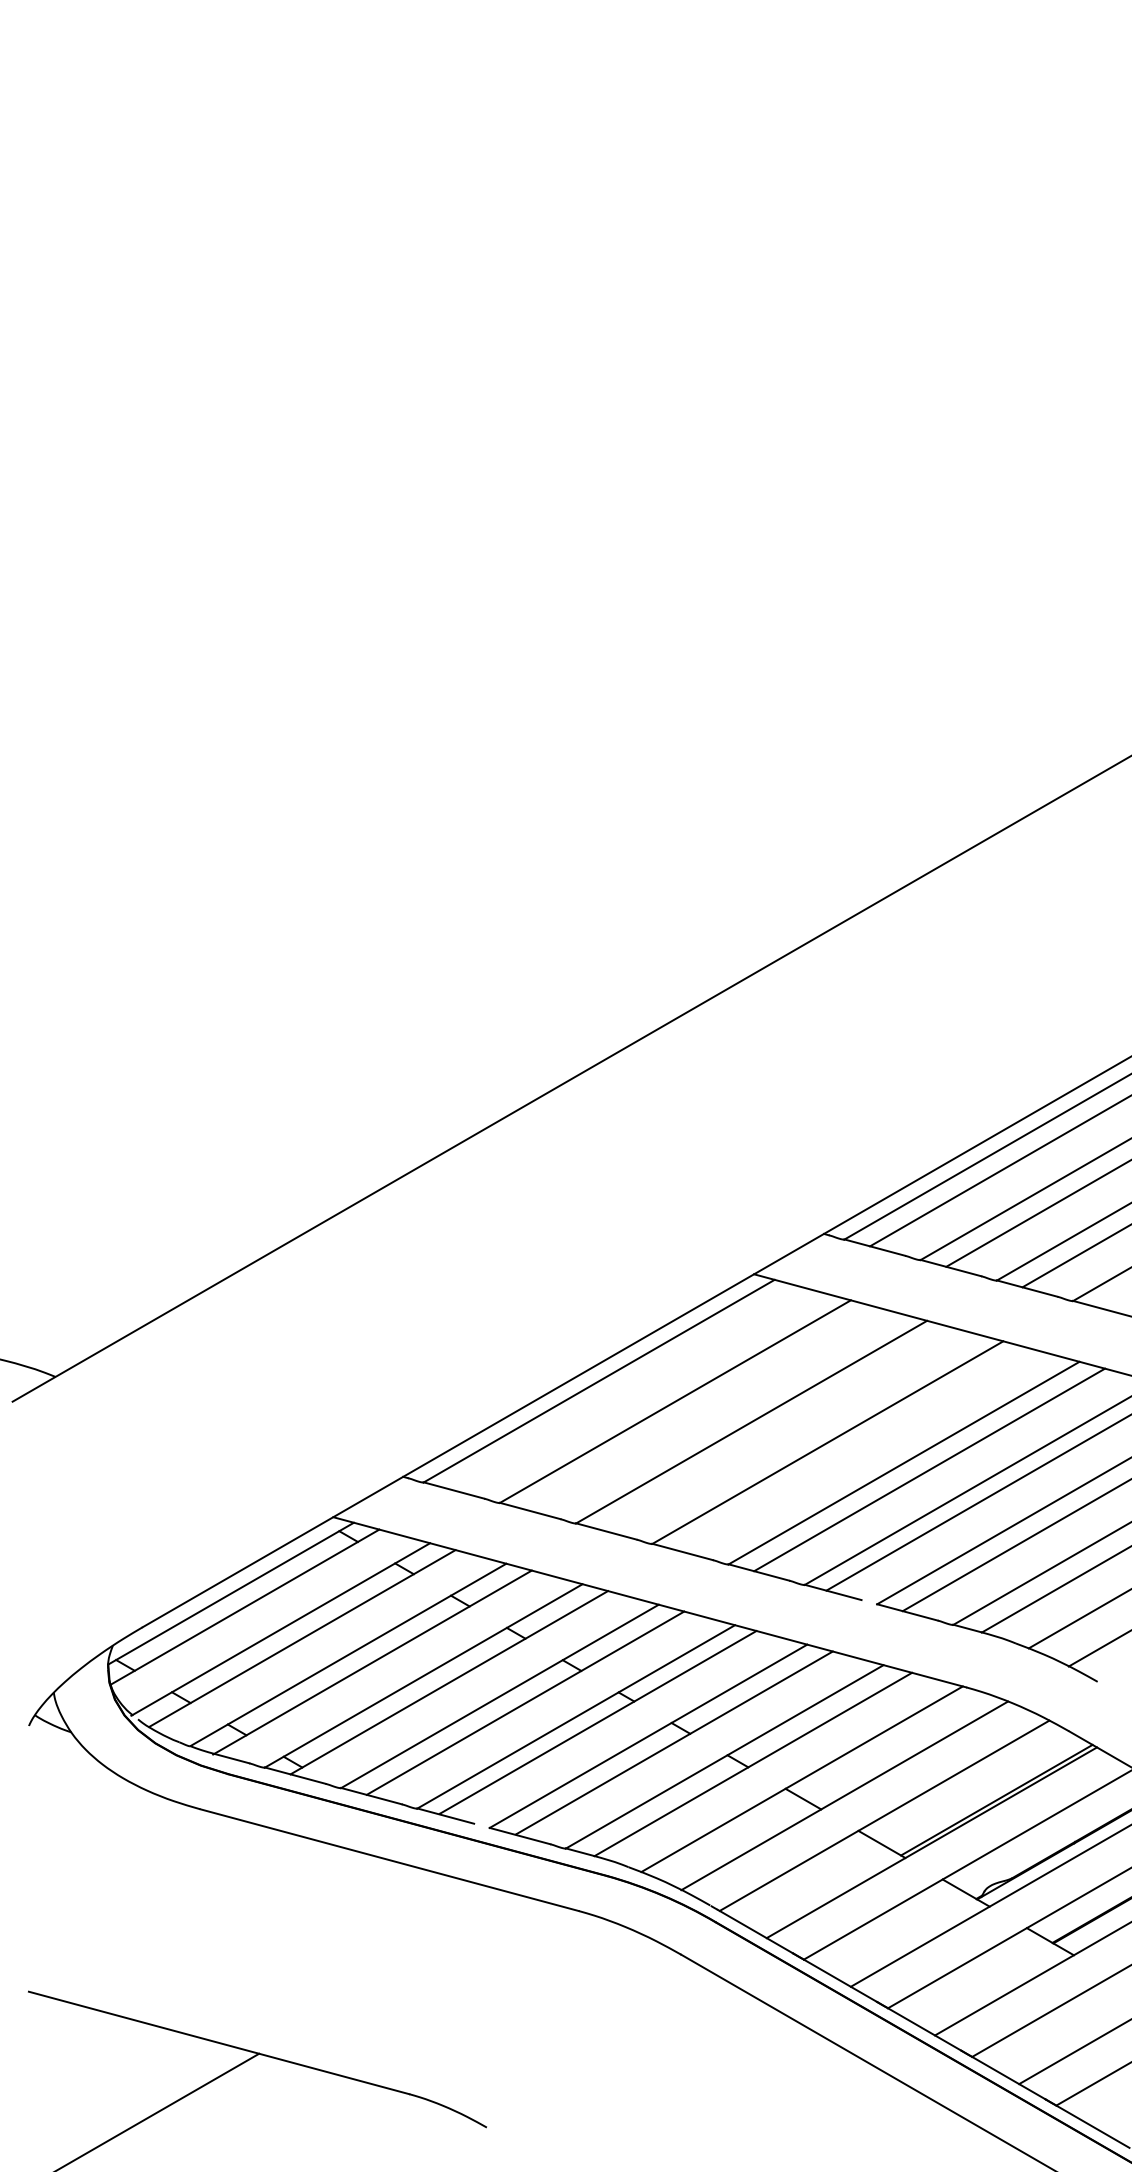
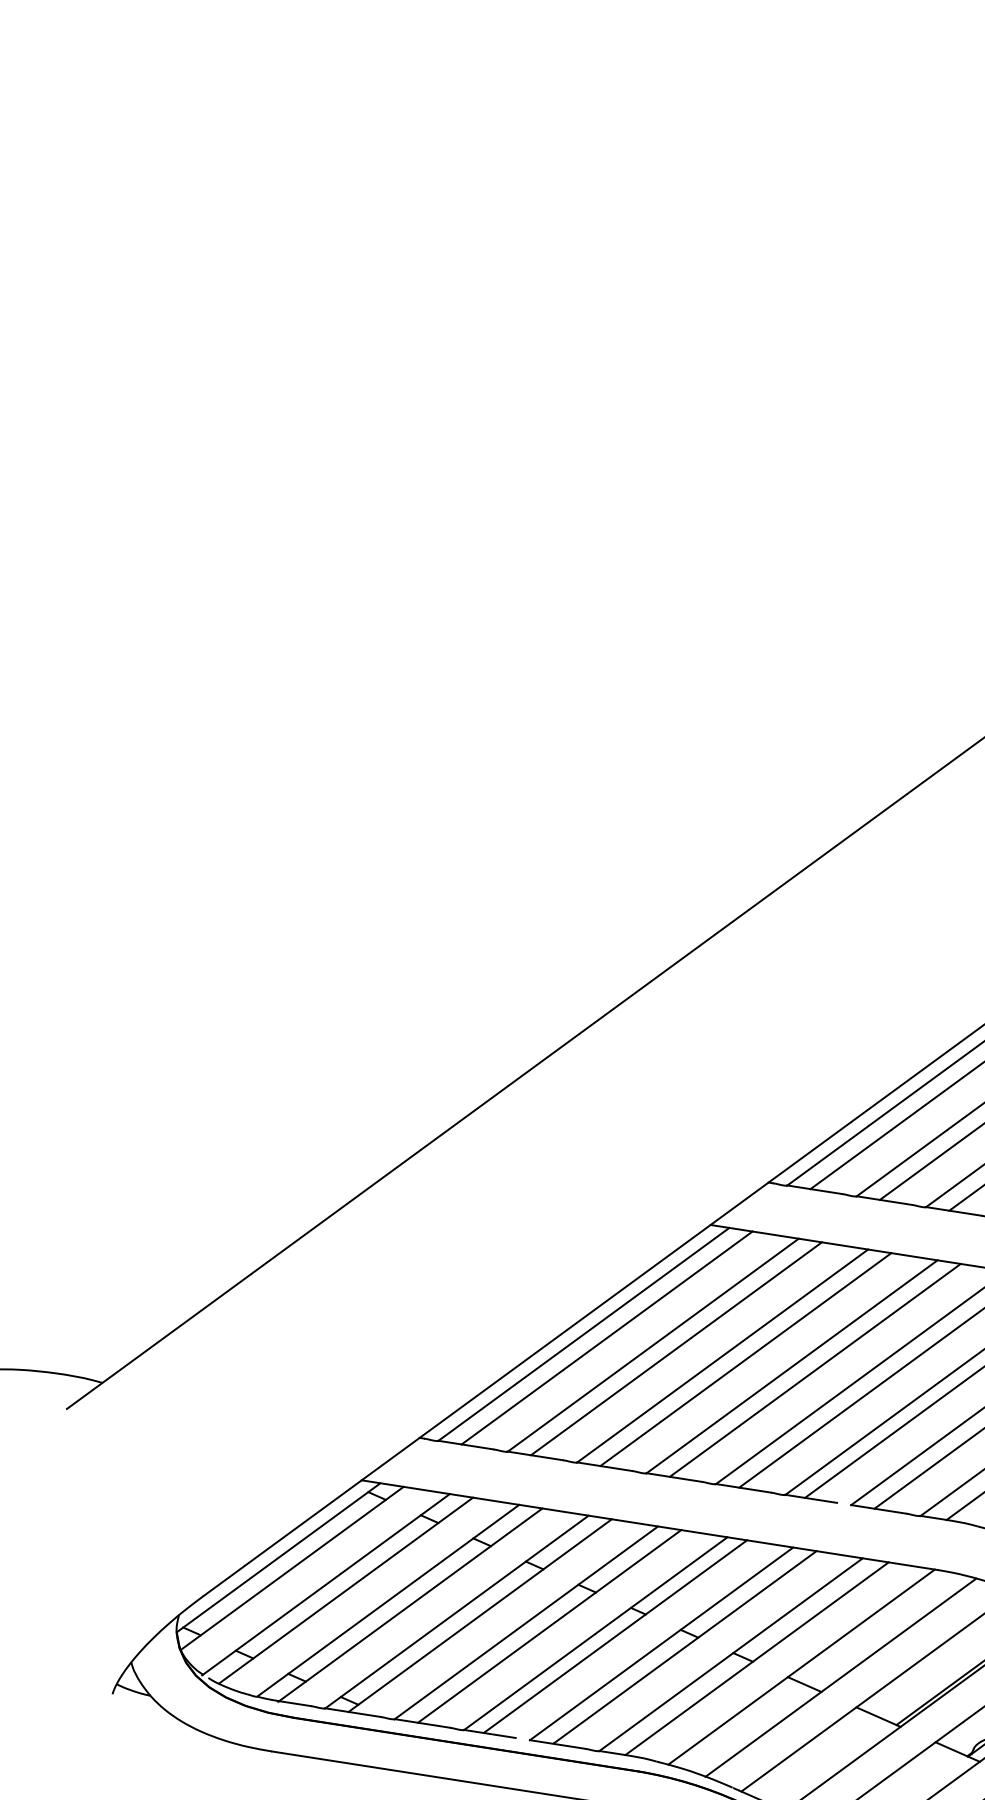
line: (624, 1387) -> (606, 1337), added
line: (700, 1408) -> (676, 1348), added
line: (776, 1428) -> (745, 1359), added
line: (852, 1449) -> (814, 1370), added

